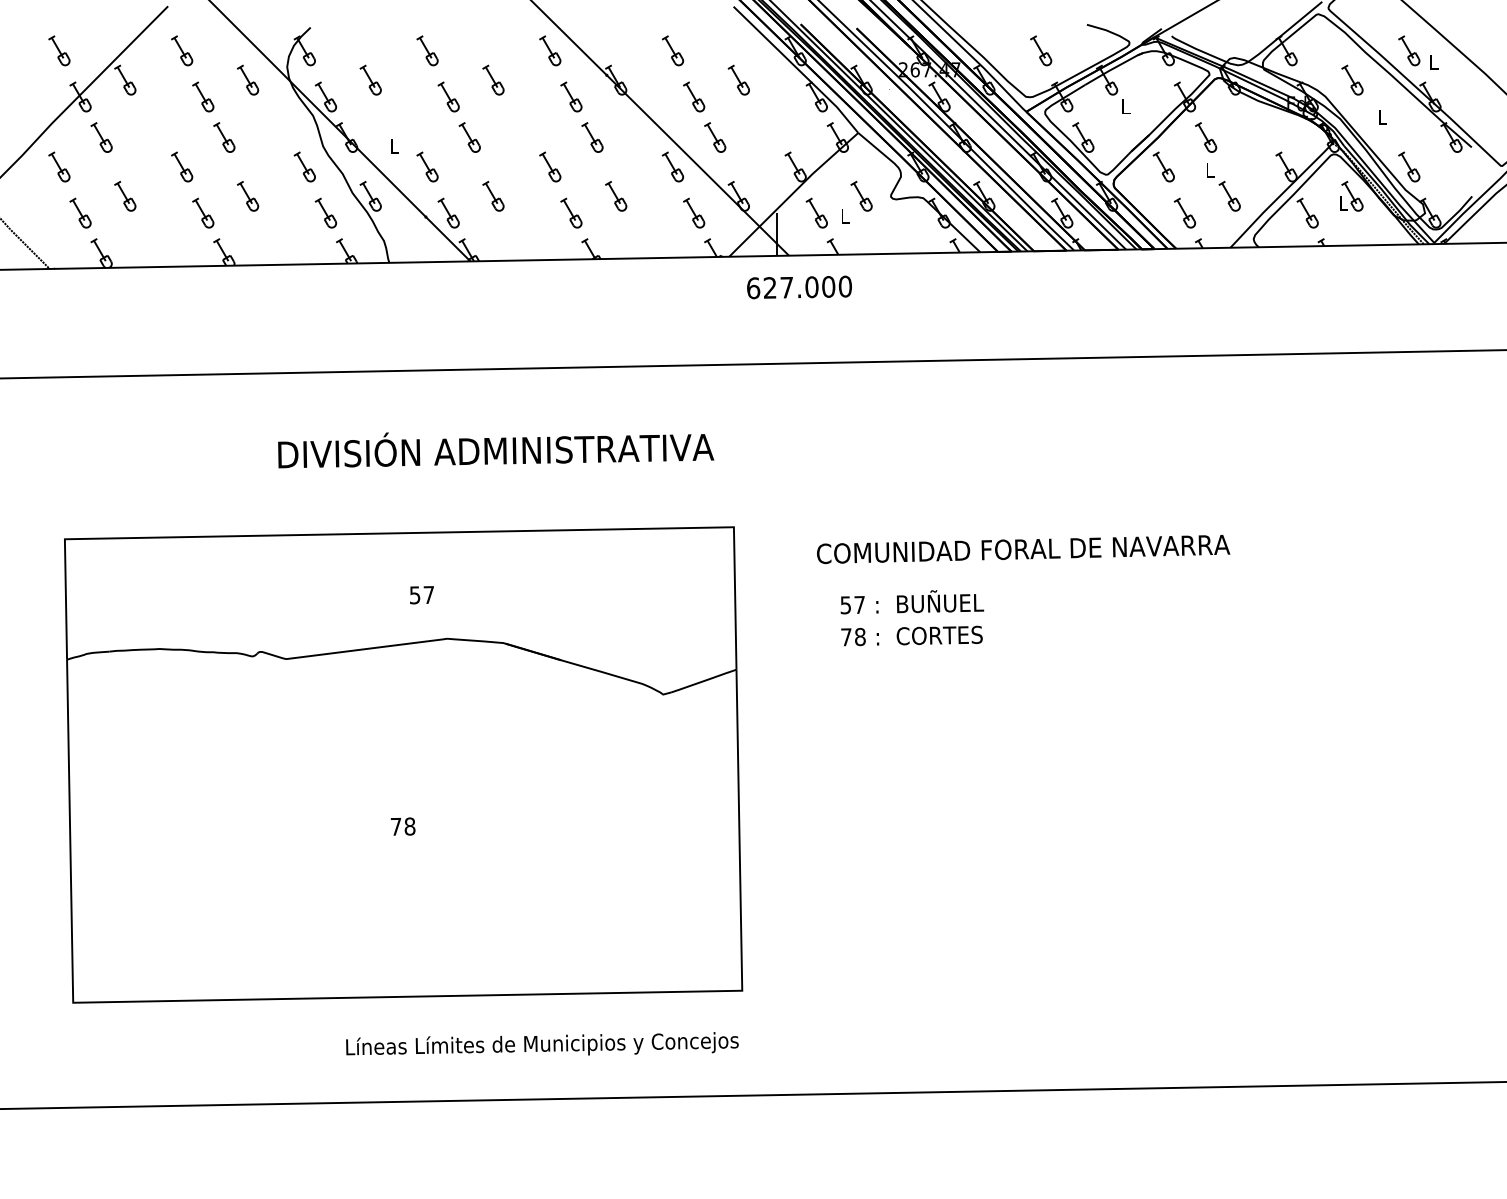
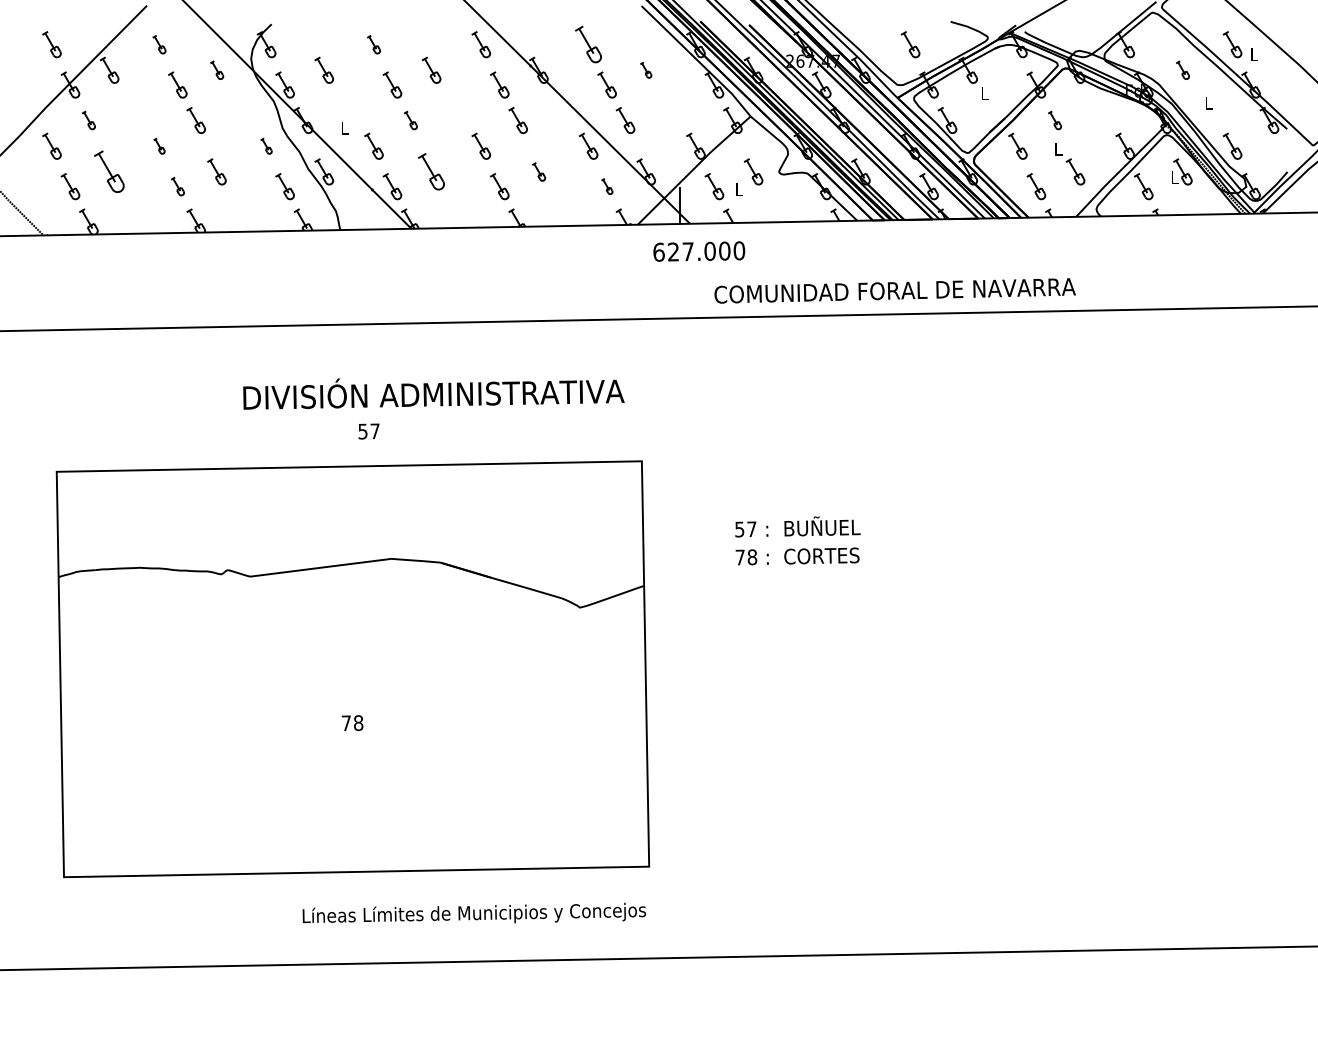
part: (182, 50) -> (159, 44), size x0.7
part: (427, 50) -> (373, 44), size x0.7
part: (672, 50) -> (588, 44), size x1.4
part: (248, 79) -> (217, 69), size x0.7
part: (738, 79) -> (645, 69), size x0.6
part: (1352, 79) -> (1182, 69), size x0.7
part: (101, 137) -> (88, 120), size x0.7
part: (469, 137) -> (410, 120), size x0.7
part: (1206, 137) -> (1055, 120), size x0.7
part: (182, 166) -> (159, 145), size x0.6
part: (304, 166) -> (266, 145), size x0.6
part: (125, 196) -> (109, 172), size x1.6
part: (493, 196) -> (431, 172), size x1.4
part: (616, 196) -> (539, 172), size x0.7
part: (203, 212) -> (177, 186), size x0.7
part: (694, 212) -> (607, 186), size x0.6
text: (1023, 549) -> (895, 290), moved
text: (421, 595) -> (368, 431), moved

